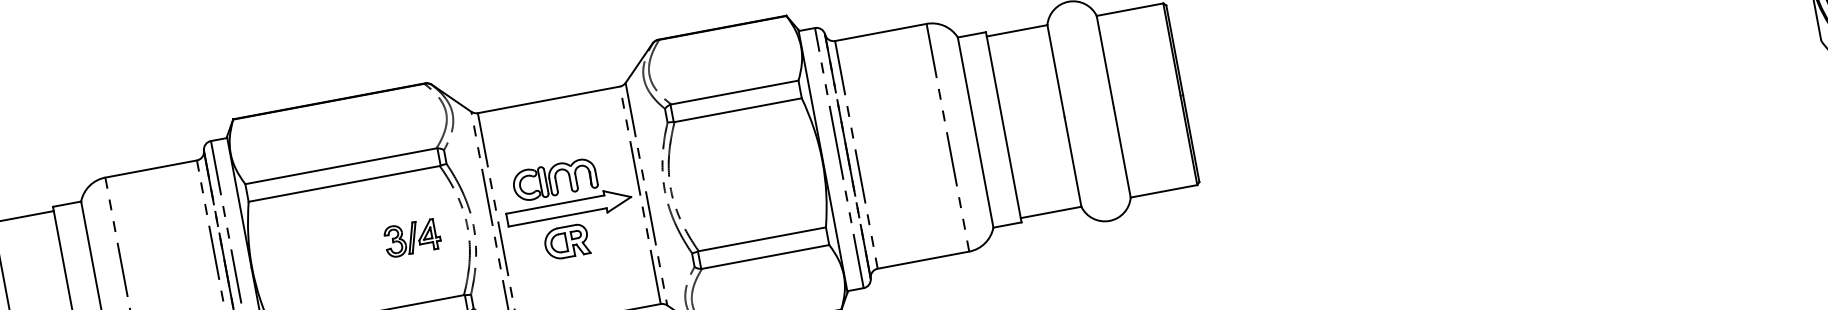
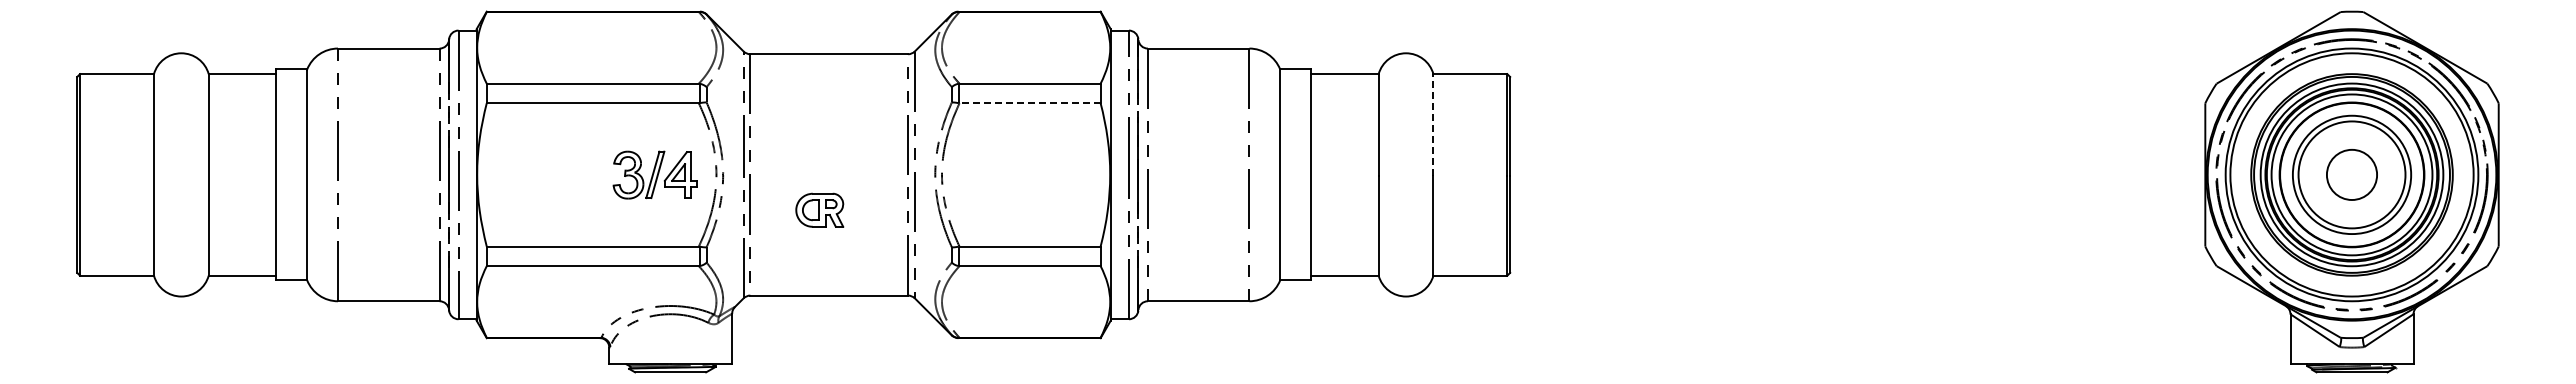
line: (1105, 61) -> (1433, 124), solid -> dashed
line: (738, 110) -> (1030, 103), solid -> dashed
part: (566, 191) -> (829, 155), removed
part: (411, 237) -> (654, 174), size x1.4

